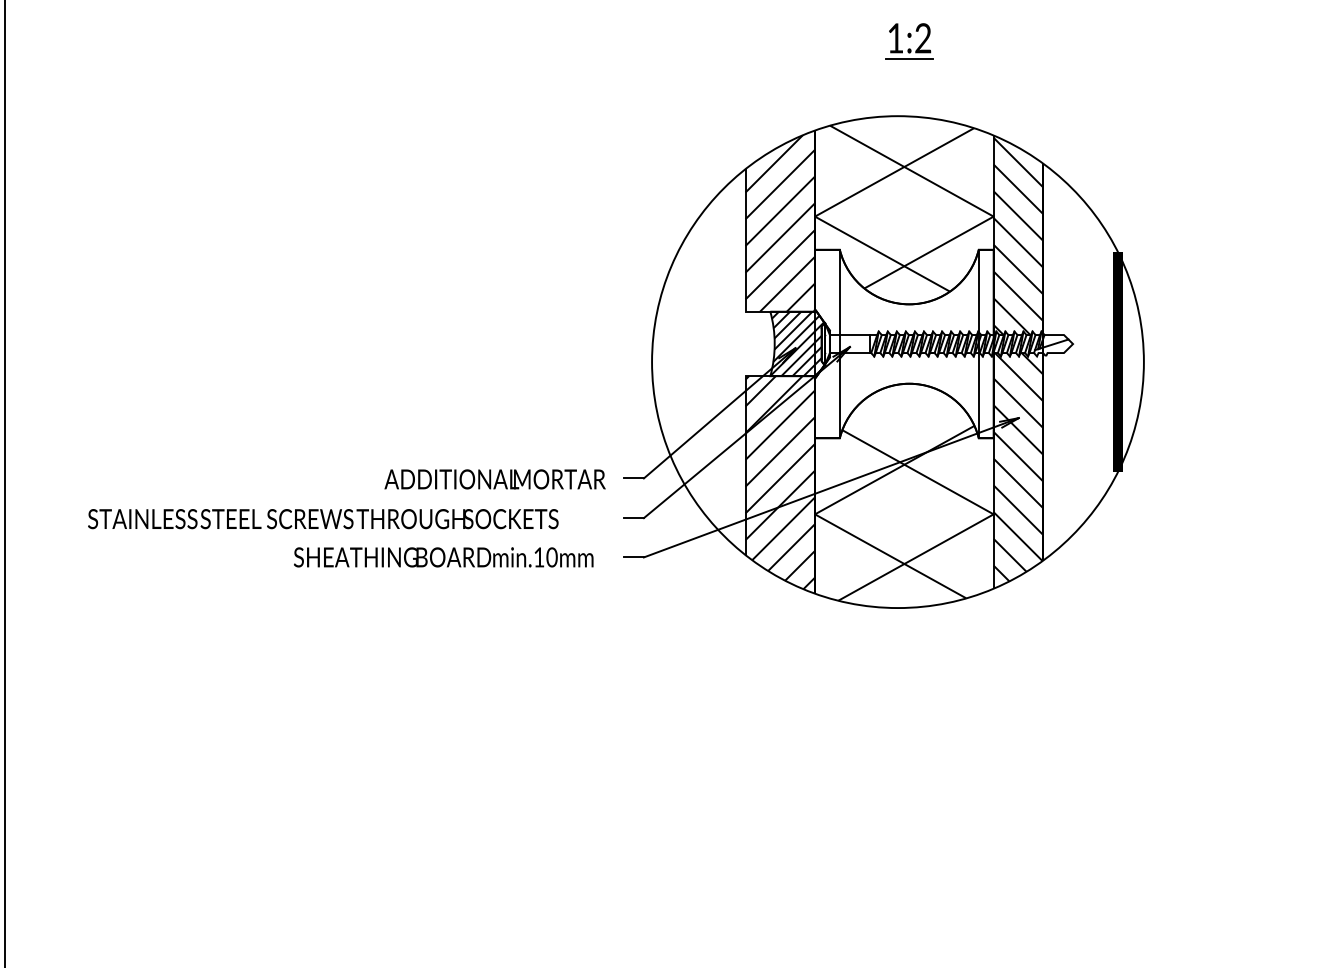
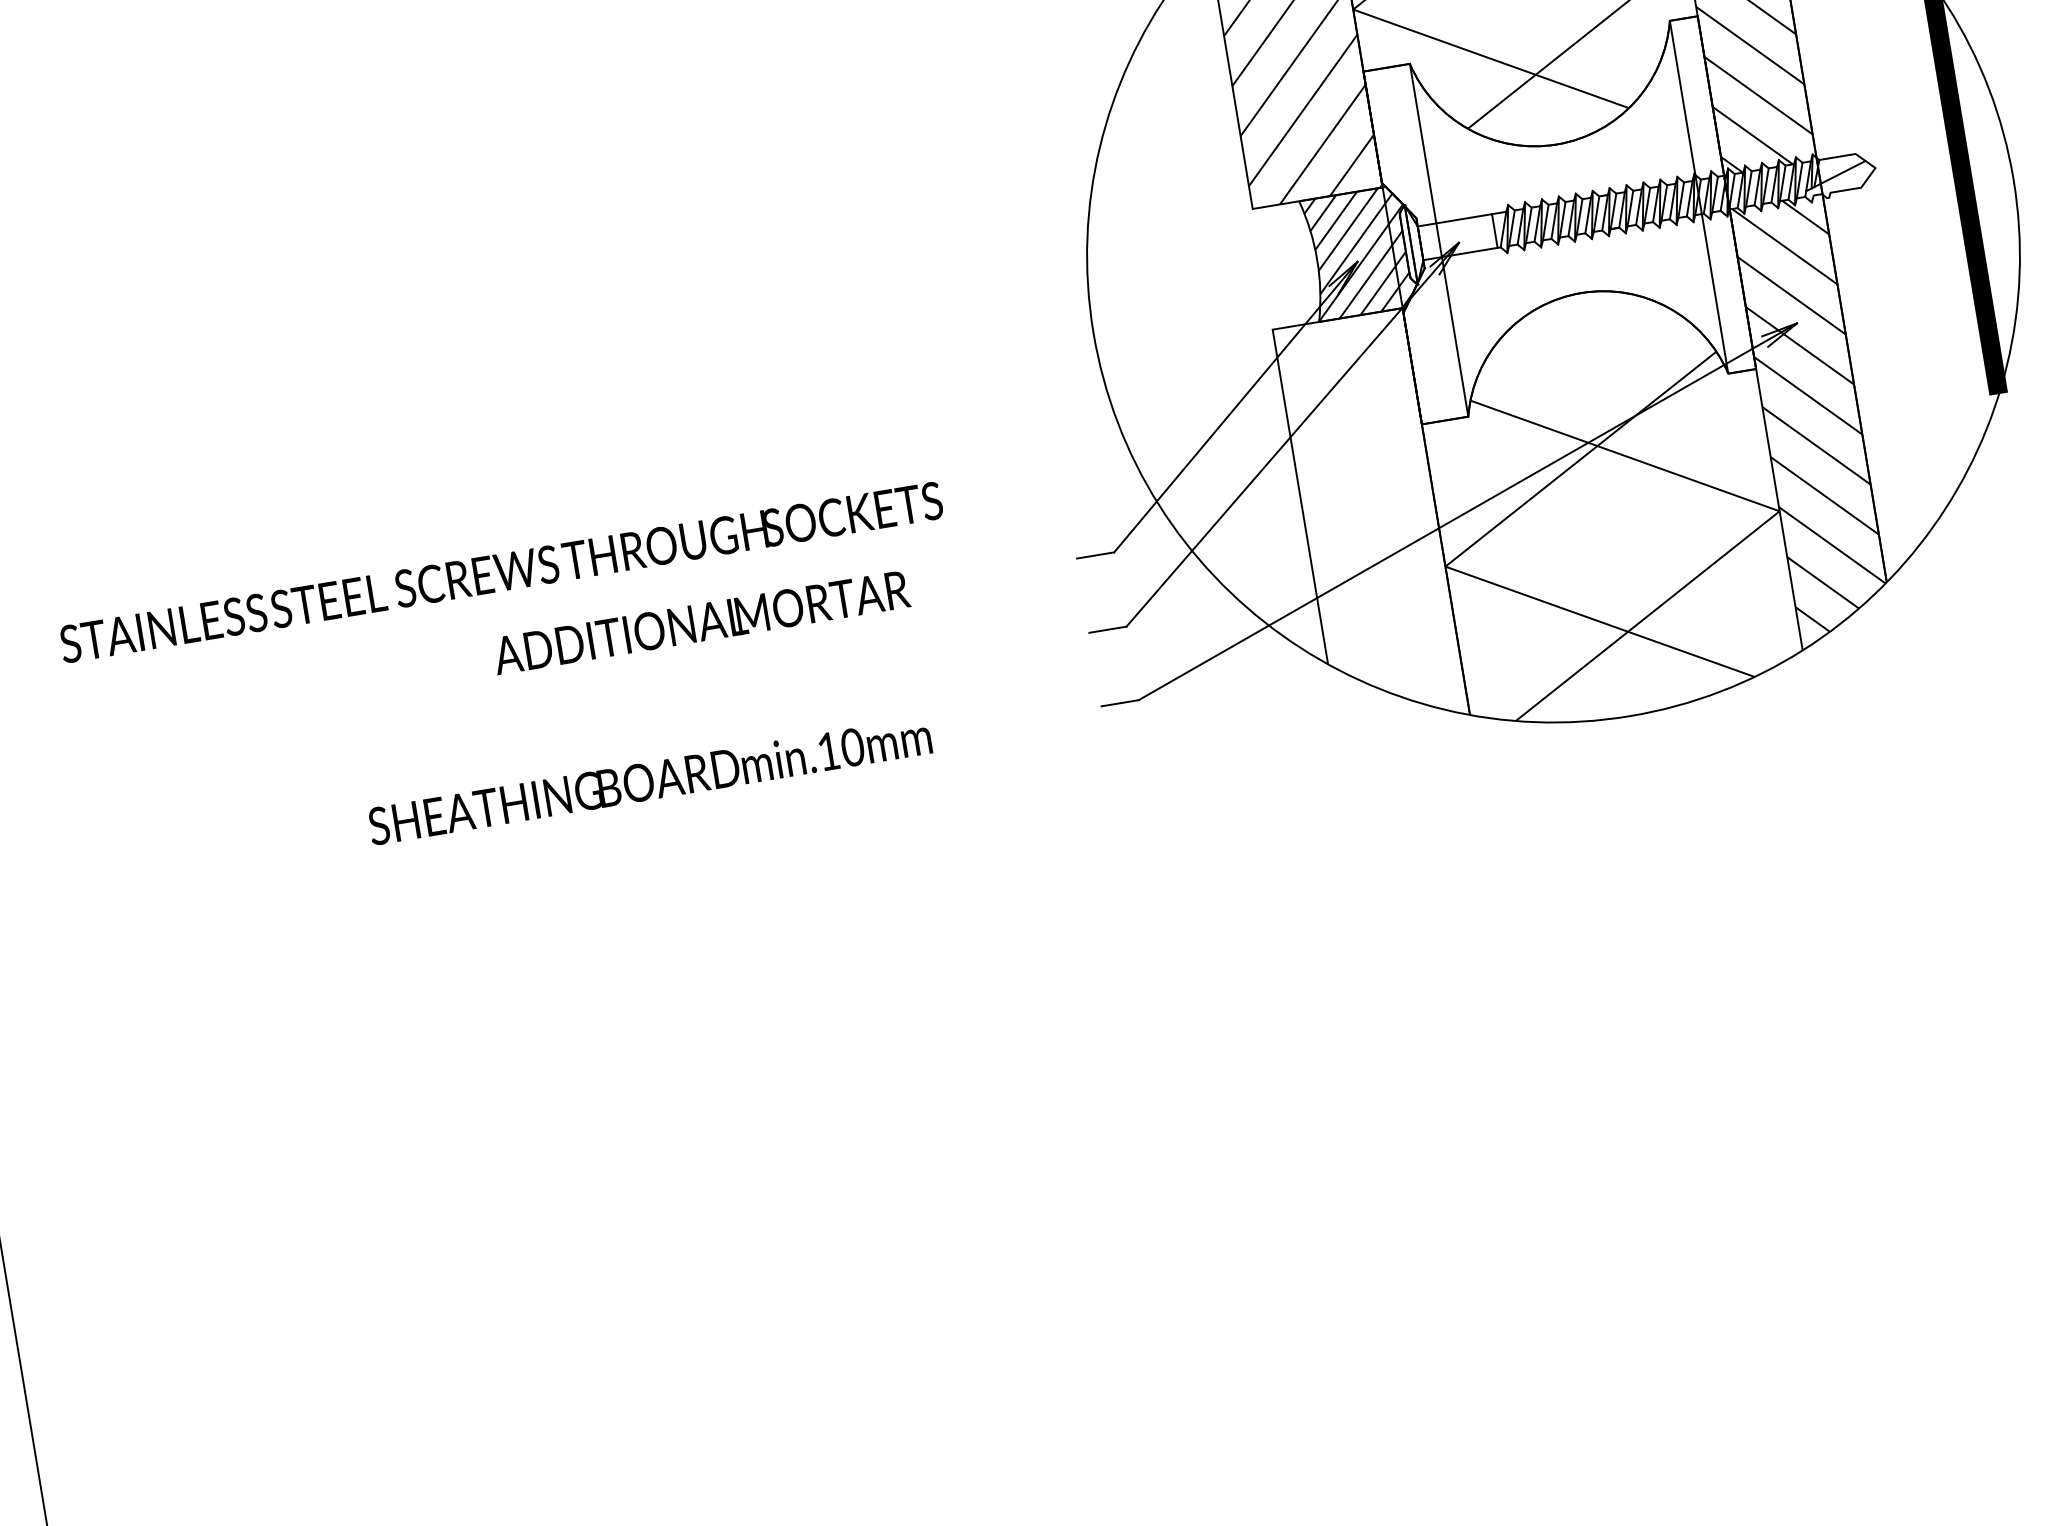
text: (494, 479) -> (700, 622), moved
hatch: (780, 482) -> (1371, 517), removed
text: (323, 519) -> (501, 573), moved
text: (443, 557) -> (649, 781), moved

